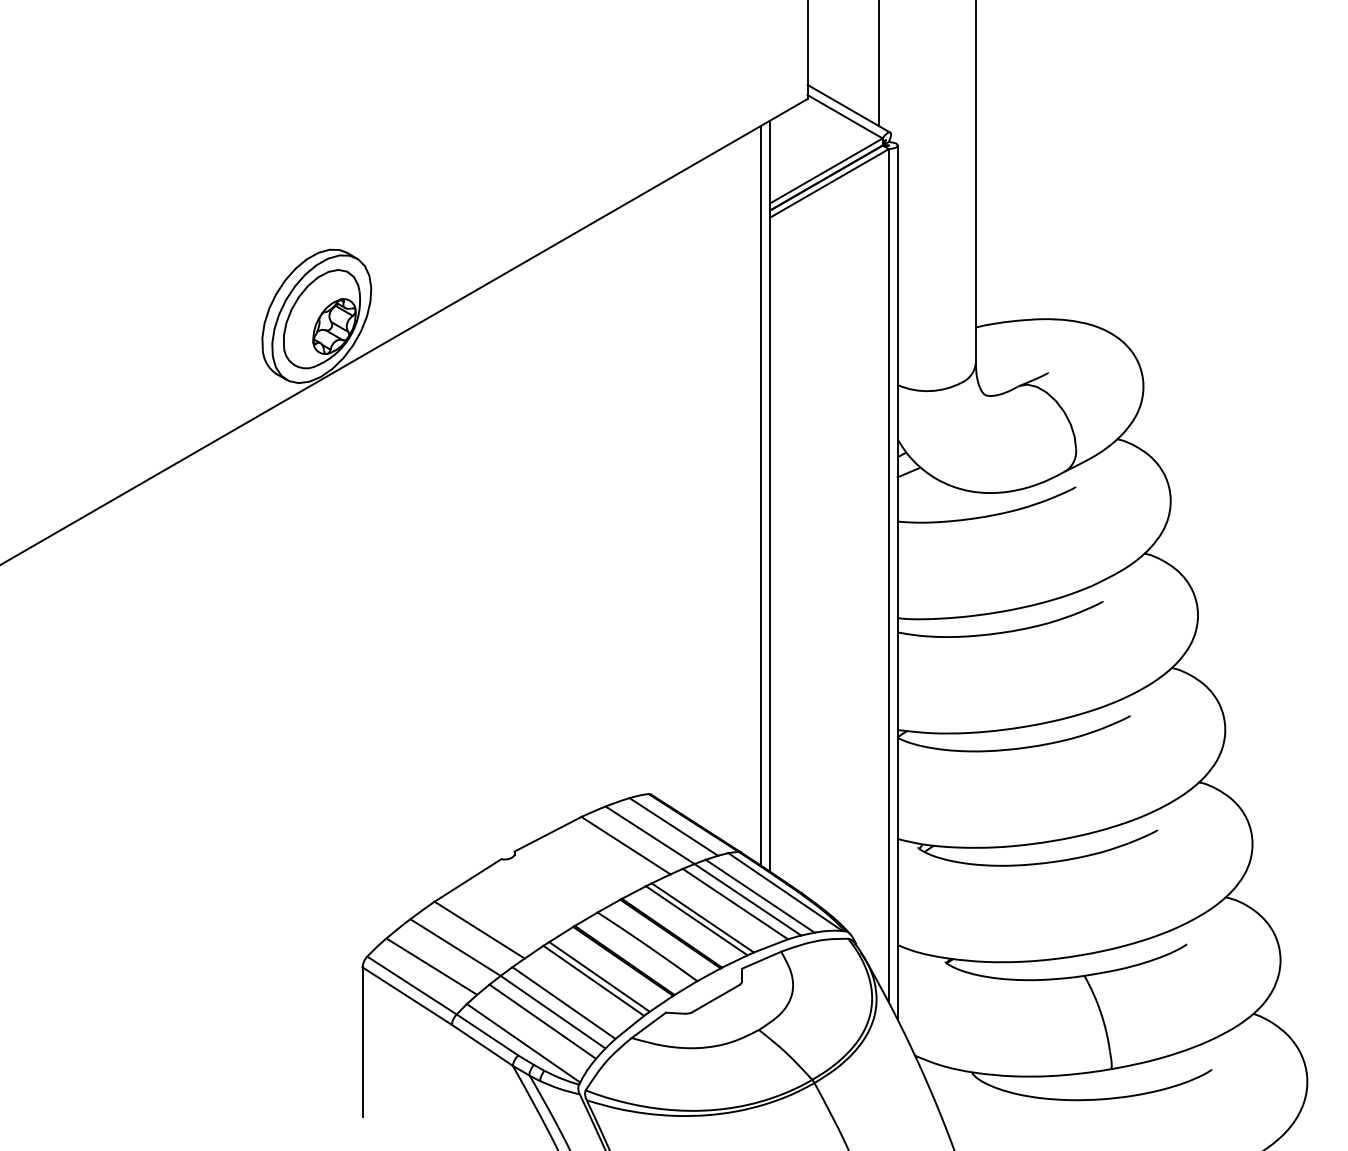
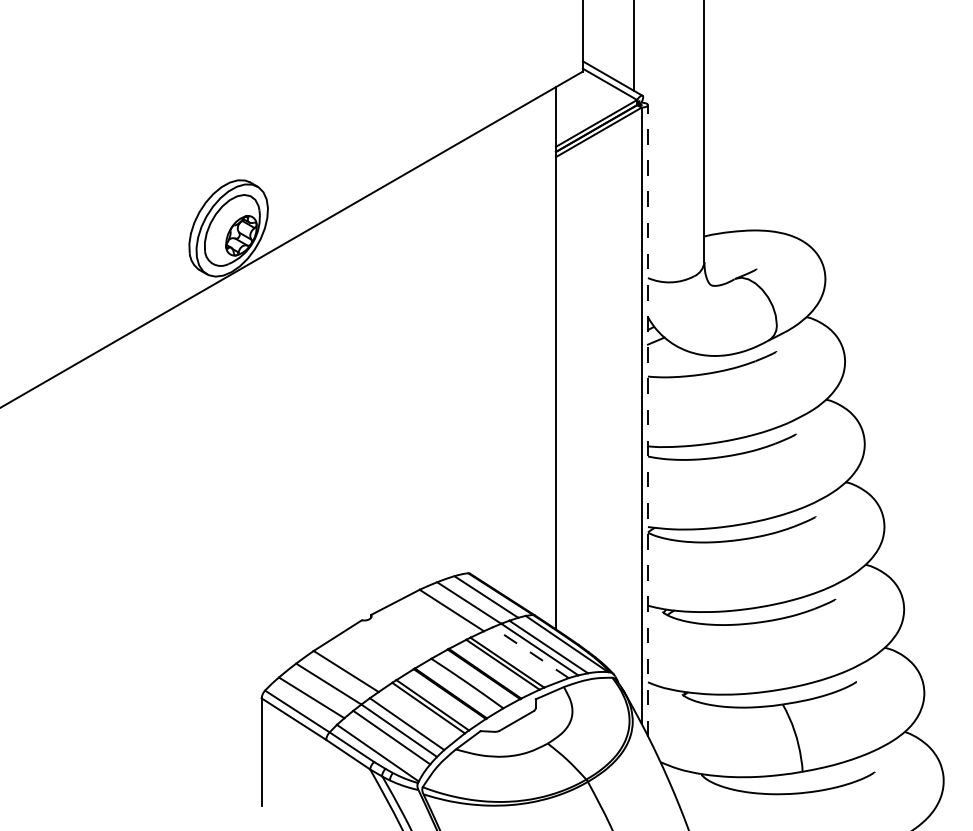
line: (761, 495) -> (549, 357), removed
line: (897, 582) -> (647, 420), solid -> dashed
line: (734, 903) -> (530, 652), solid -> dashed

